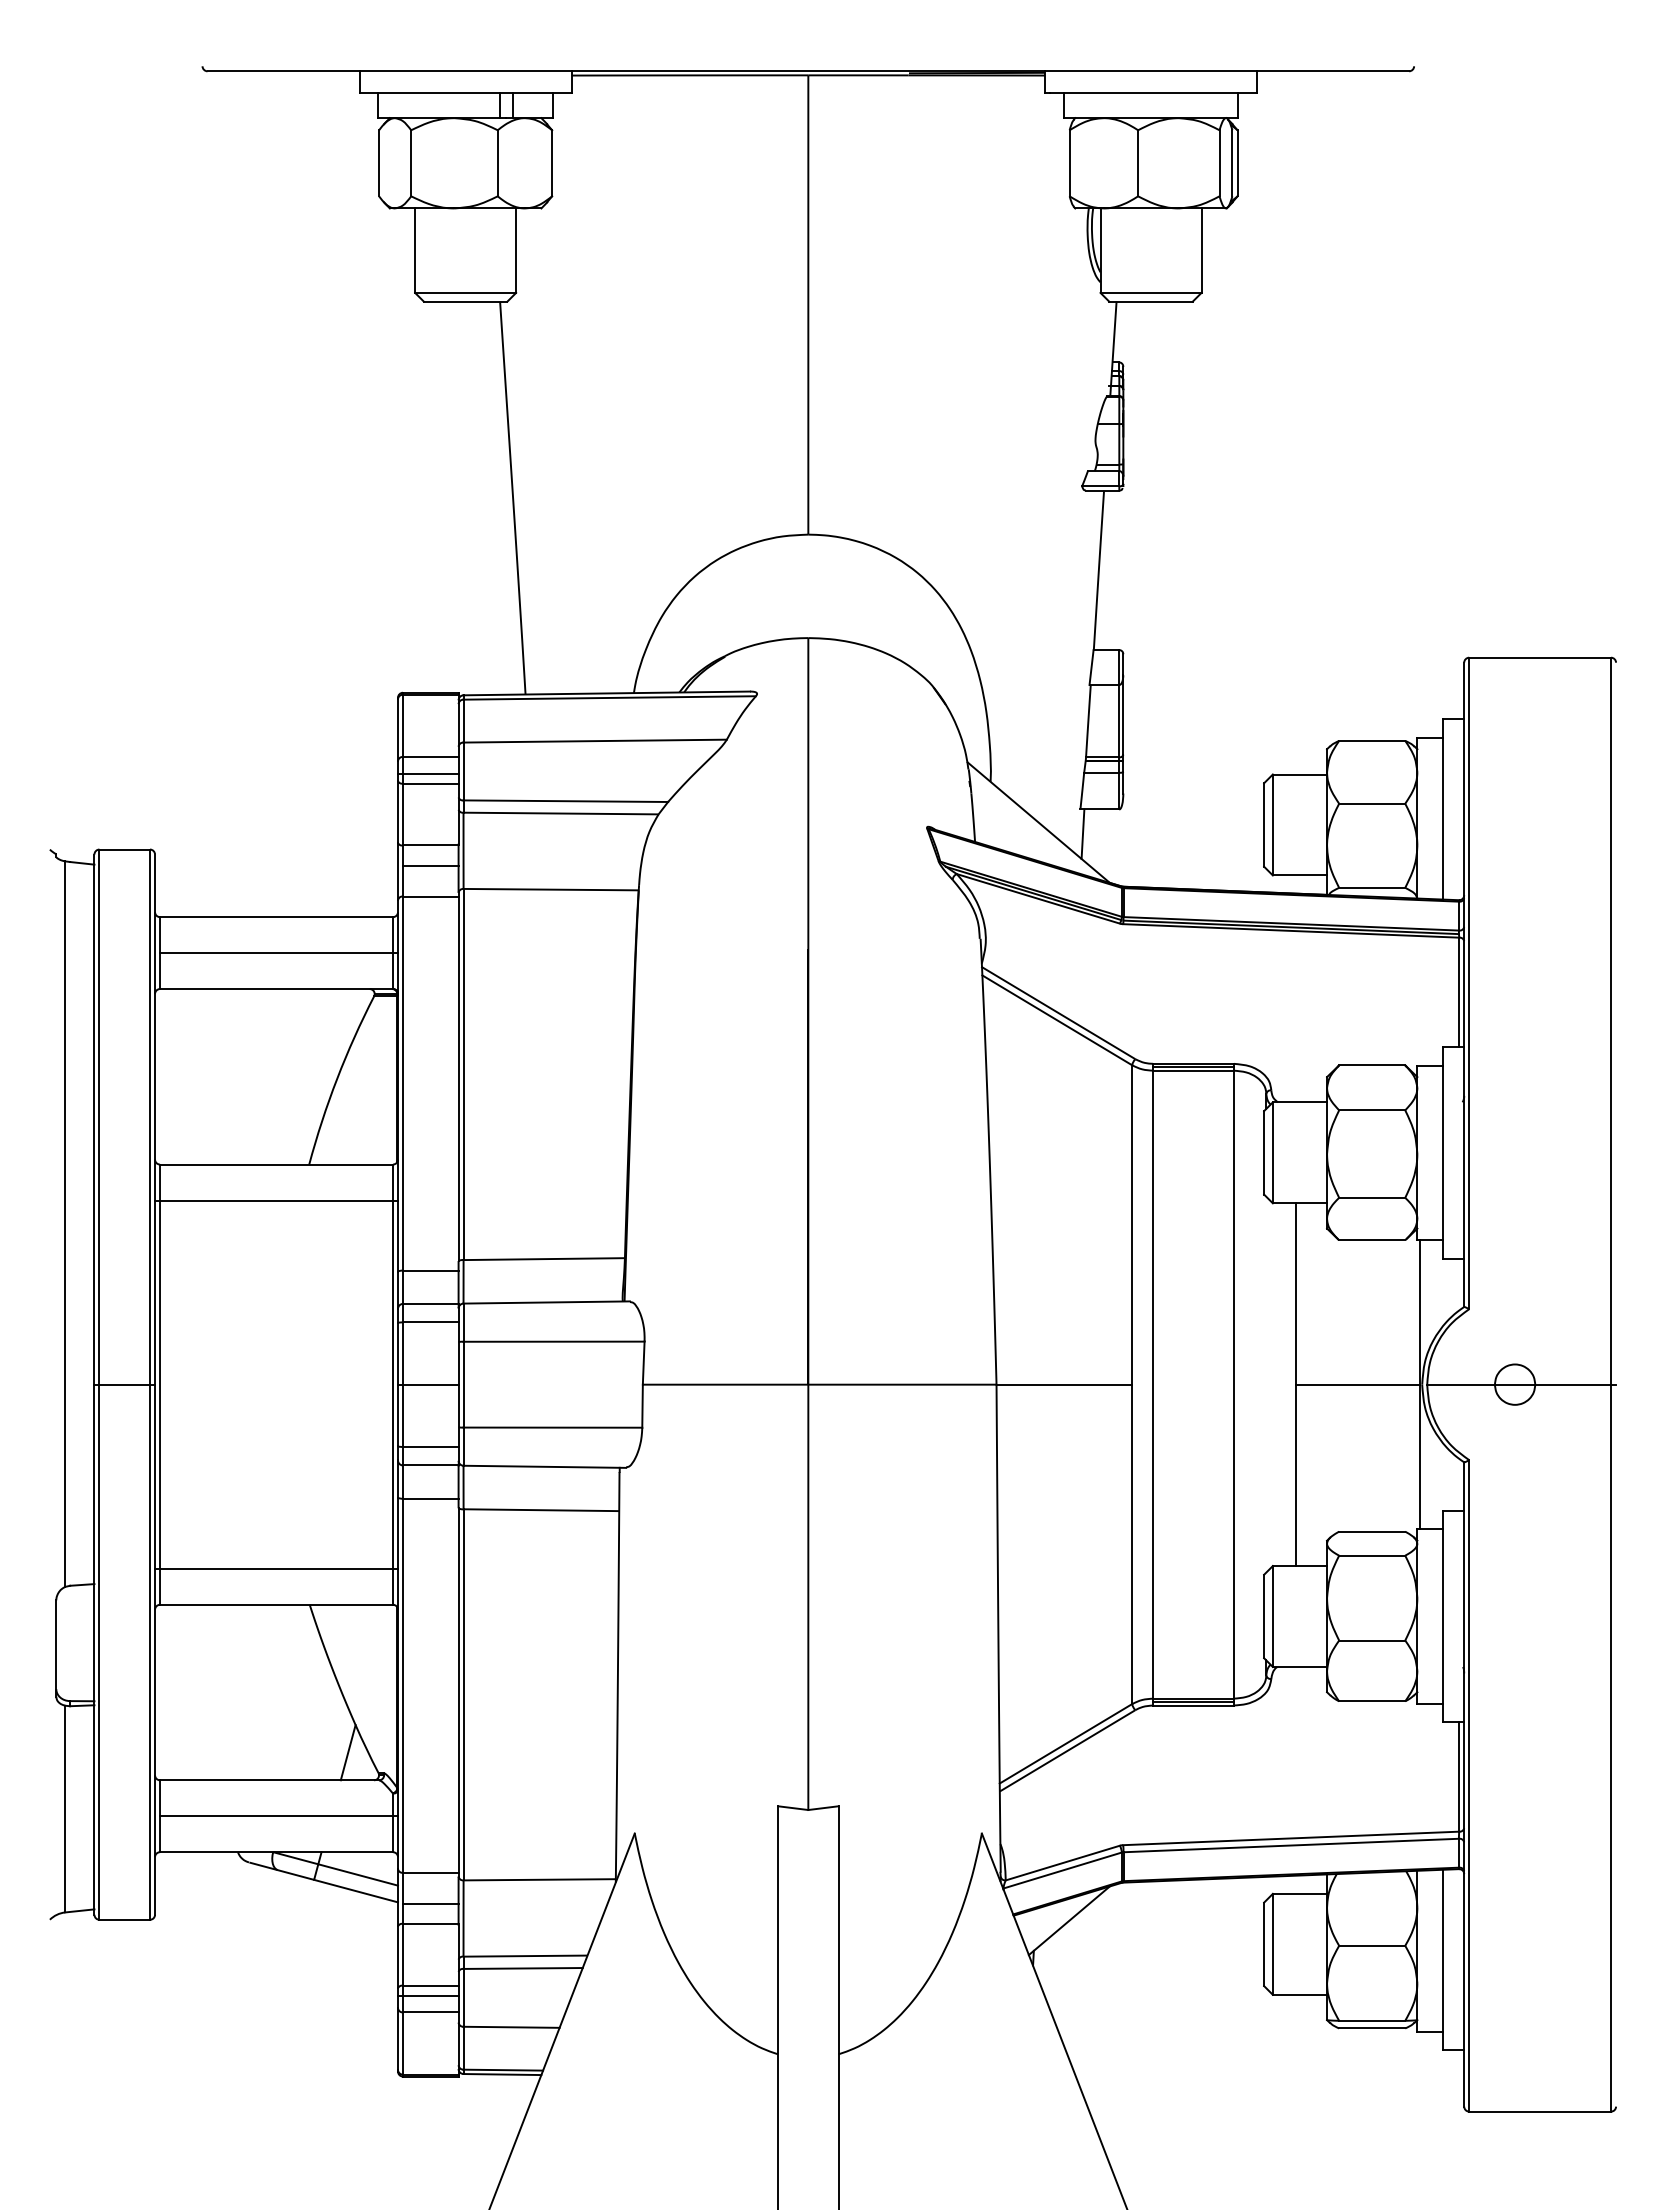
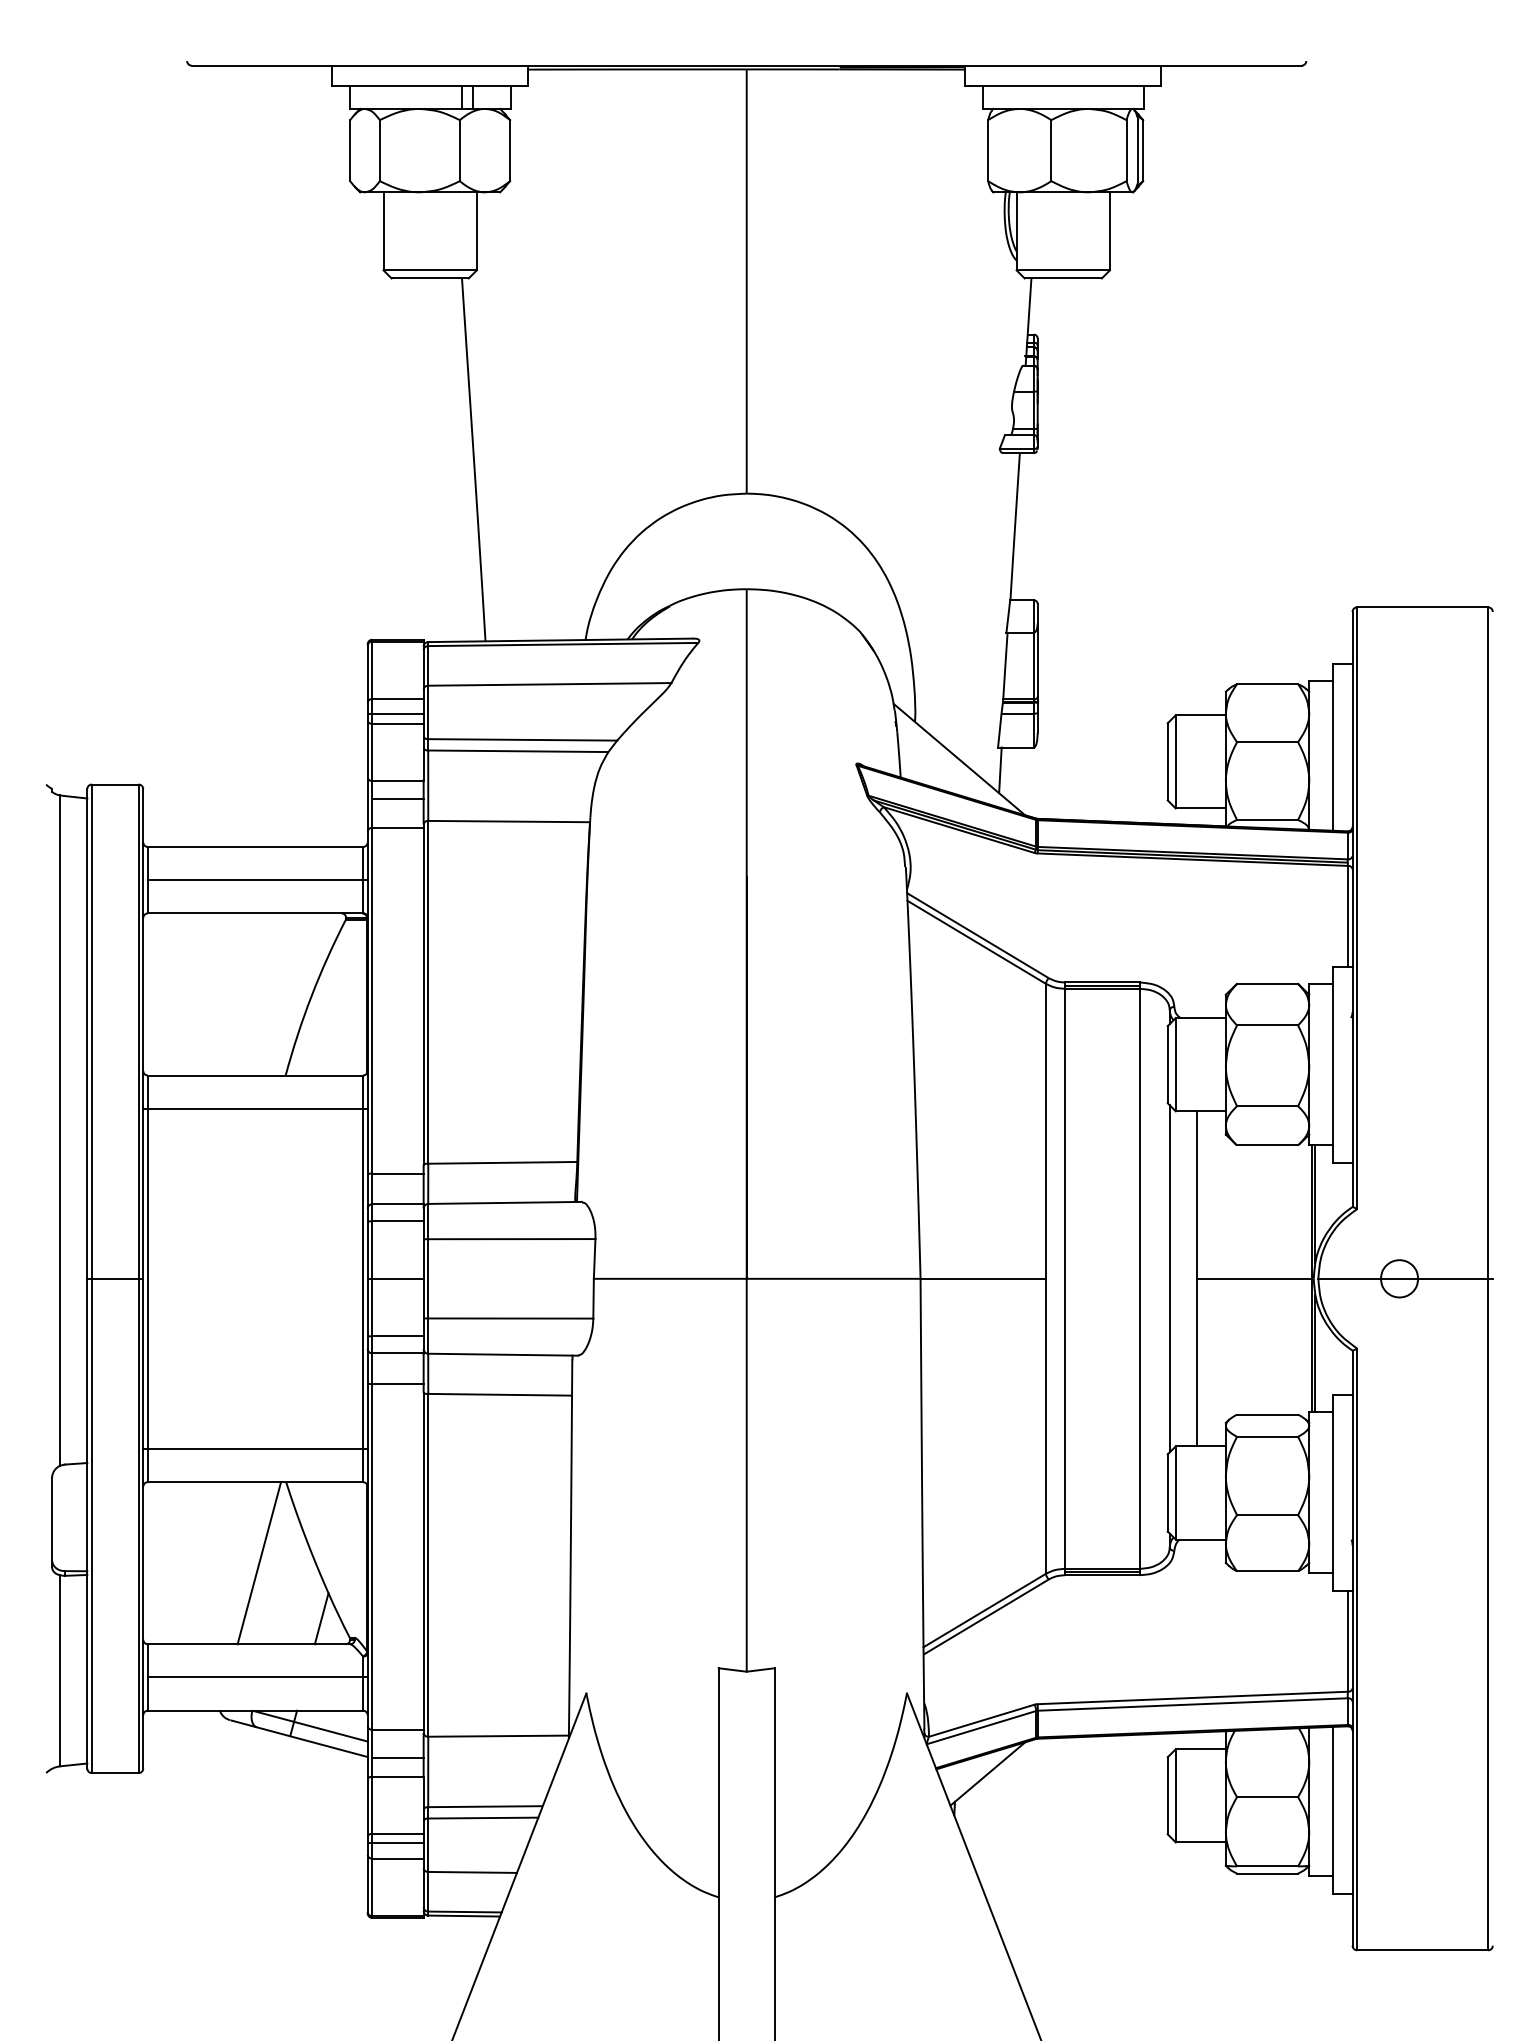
line: (1423, 1303) -> (1314, 1203), added
line: (1266, 1384) -> (1169, 1278), added
line: (1423, 1465) -> (1314, 1353), added
line: (280, 1692) -> (259, 1563), added

